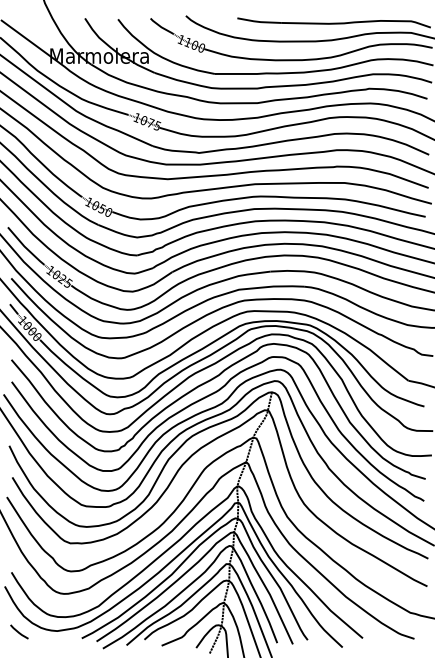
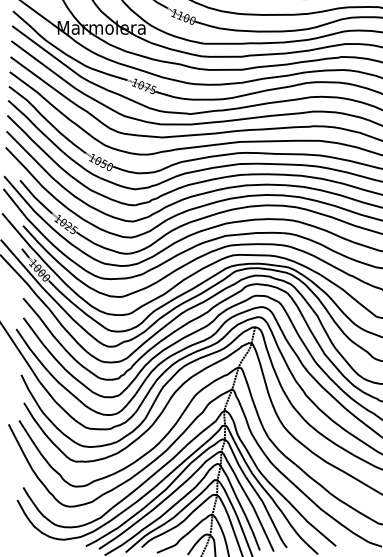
line: (18, 631) -> (29, 540), removed

